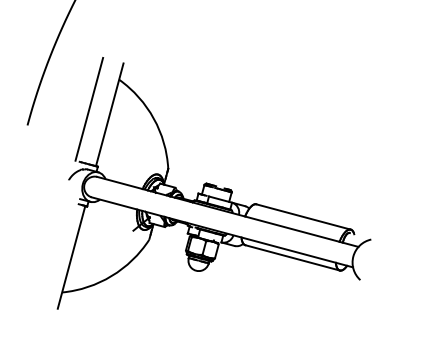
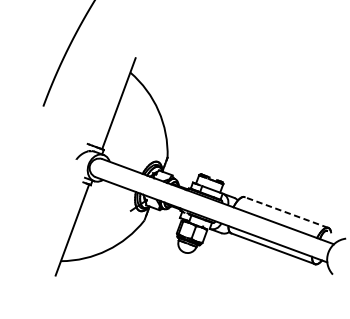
line: (89, 108) -> (101, 96), removed
line: (303, 216) -> (286, 212), solid -> dashed

